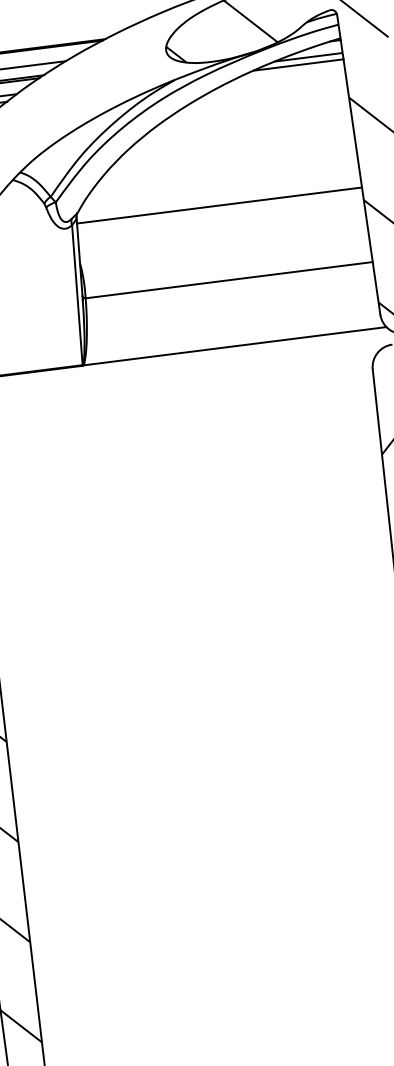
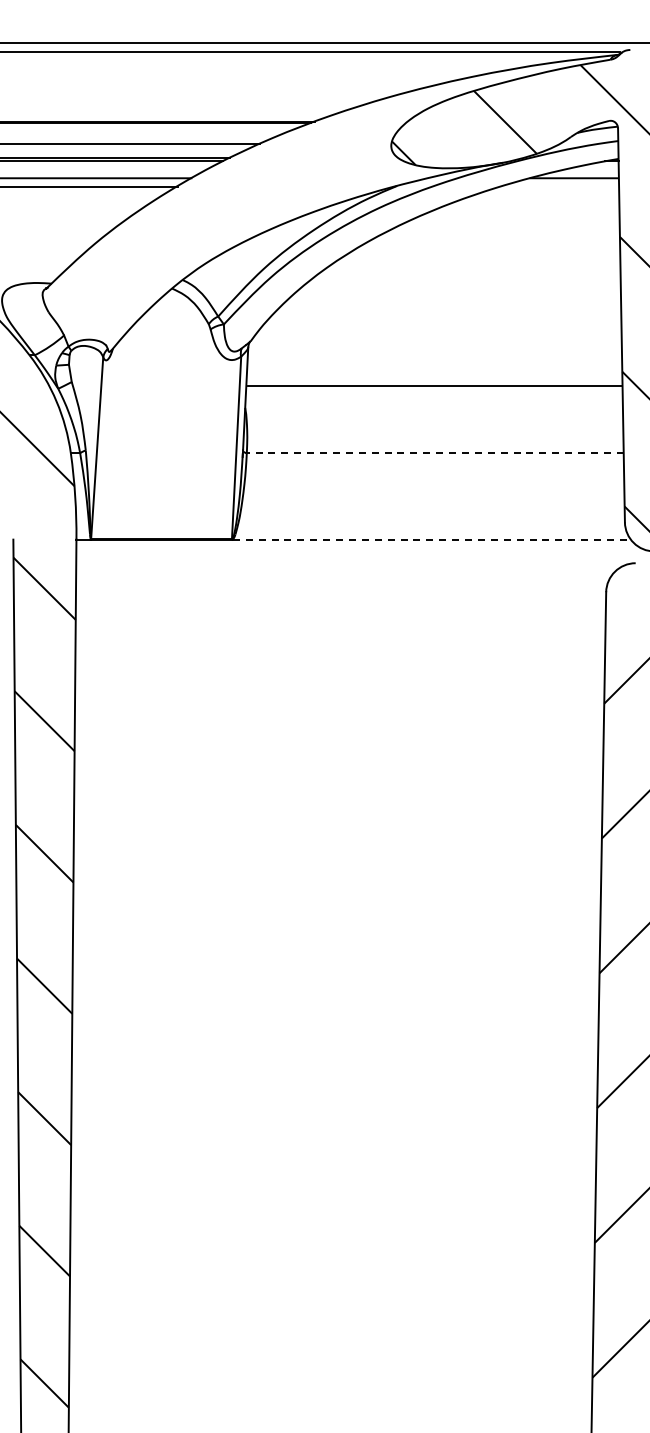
line: (298, 65) -> (559, 186), removed
line: (219, 205) -> (434, 386), moved
line: (228, 280) -> (434, 453), solid -> dashed
line: (234, 346) -> (431, 539), solid -> dashed

